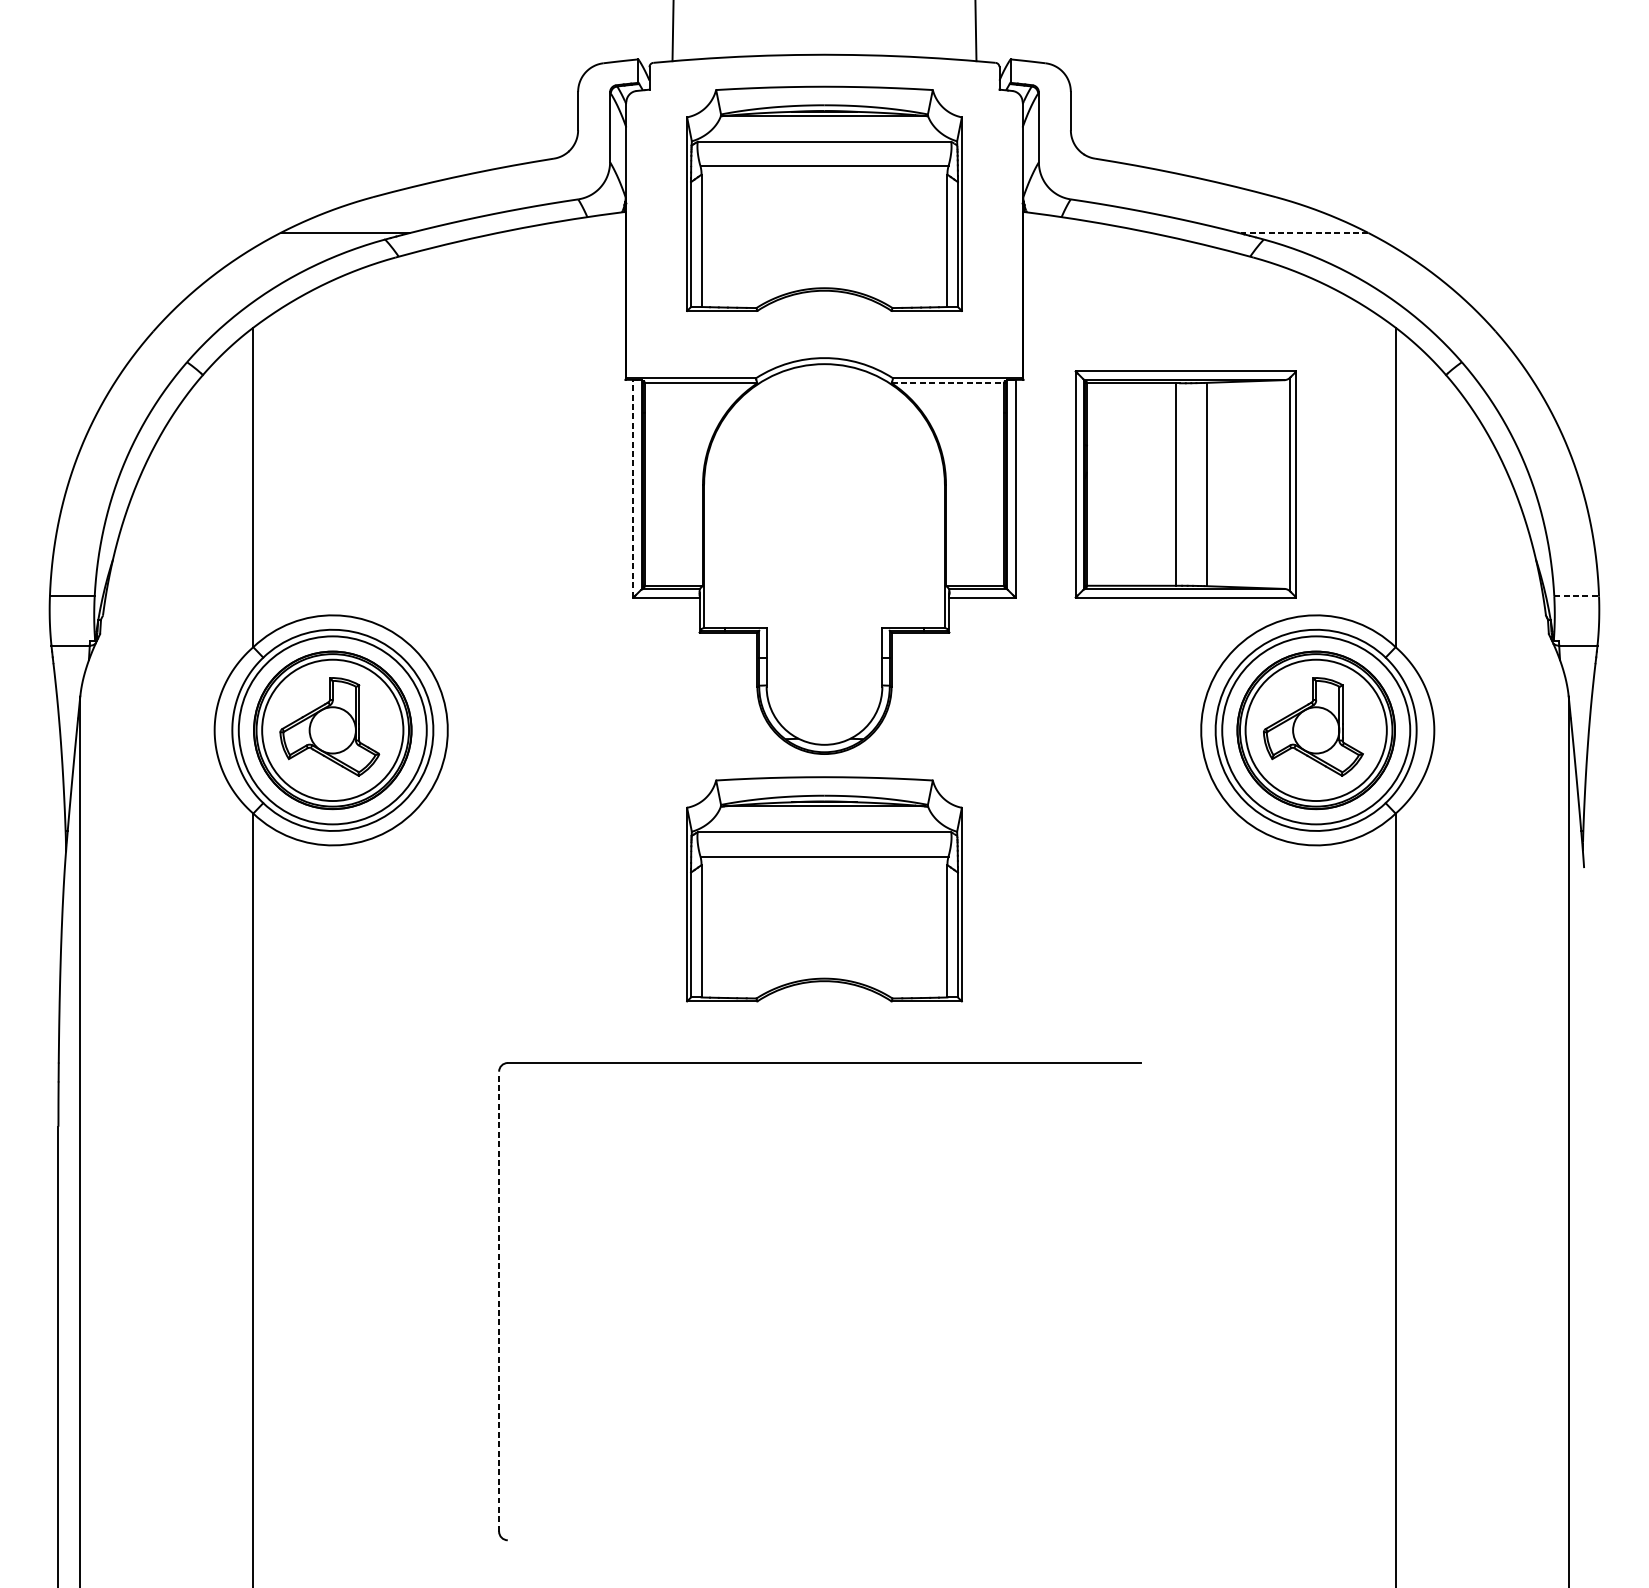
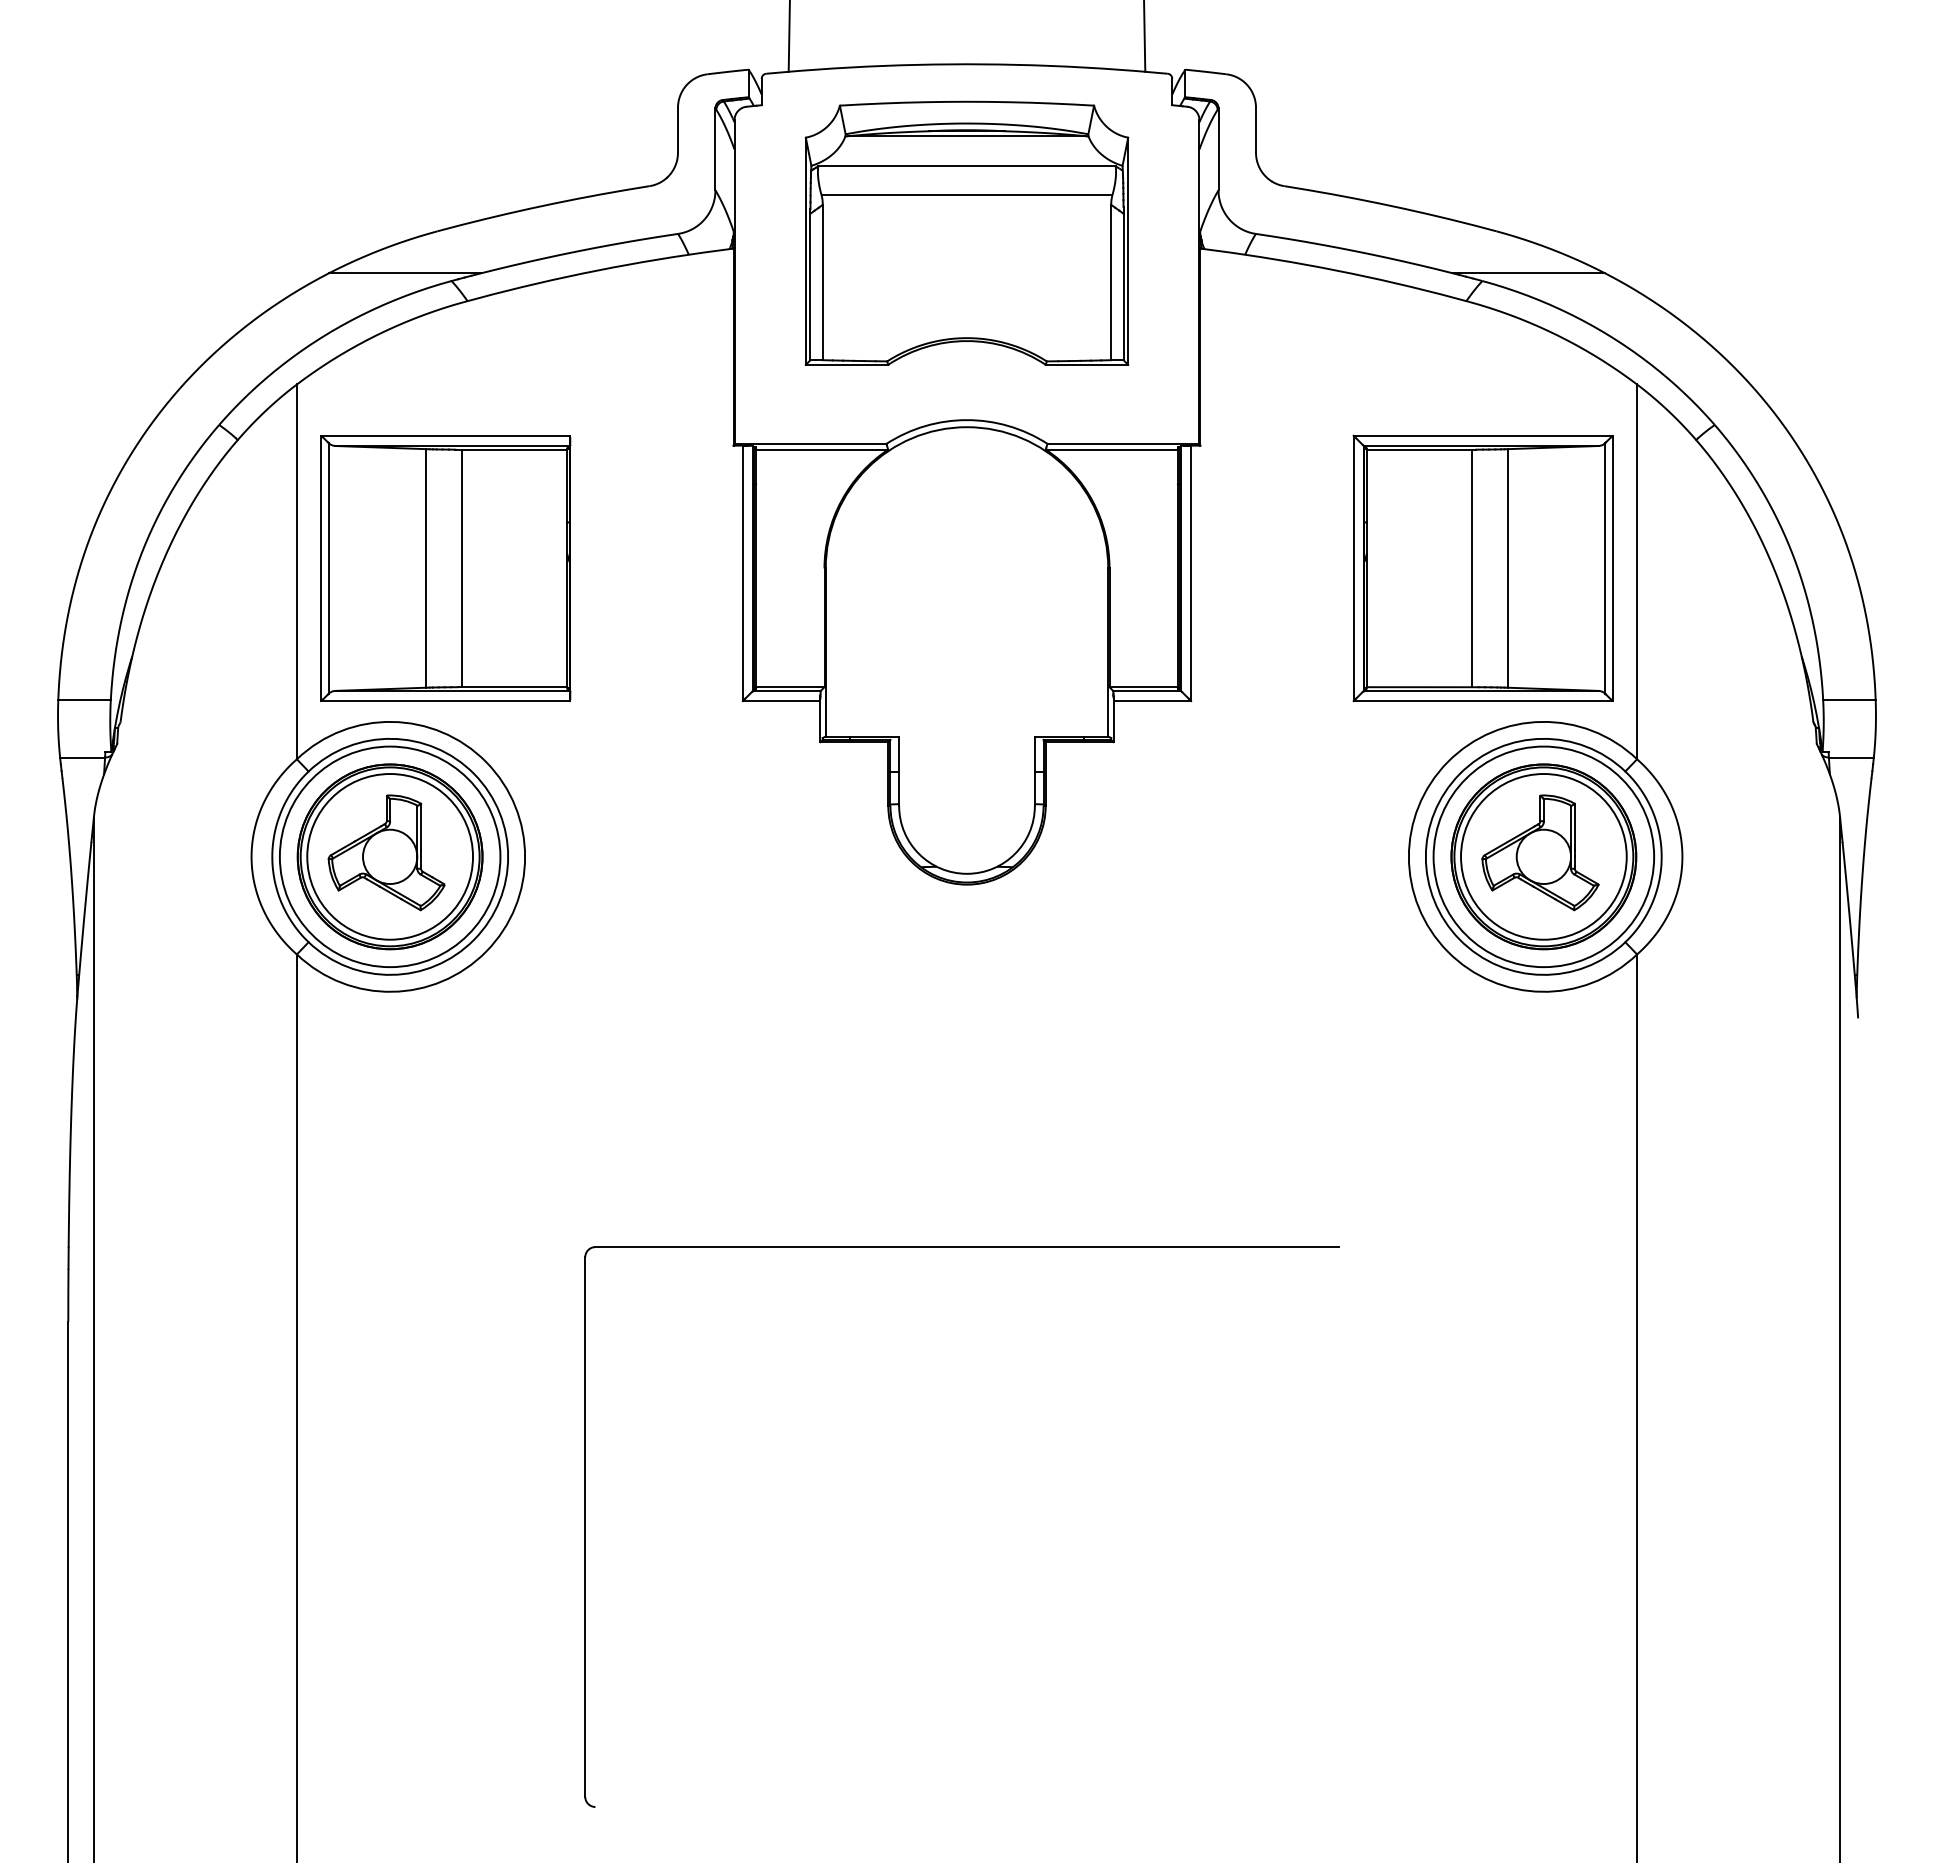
line: (1303, 233) -> (1528, 273), dashed -> solid
line: (948, 383) -> (1112, 449), dashed -> solid
part: (379, 484) -> (445, 568), added
part: (1185, 484) -> (1482, 568), moved
line: (633, 488) -> (742, 573), dashed -> solid
line: (1576, 596) -> (1849, 699), dashed -> solid
part: (824, 888) -> (966, 1042), removed
line: (499, 1302) -> (585, 1527), dashed -> solid

